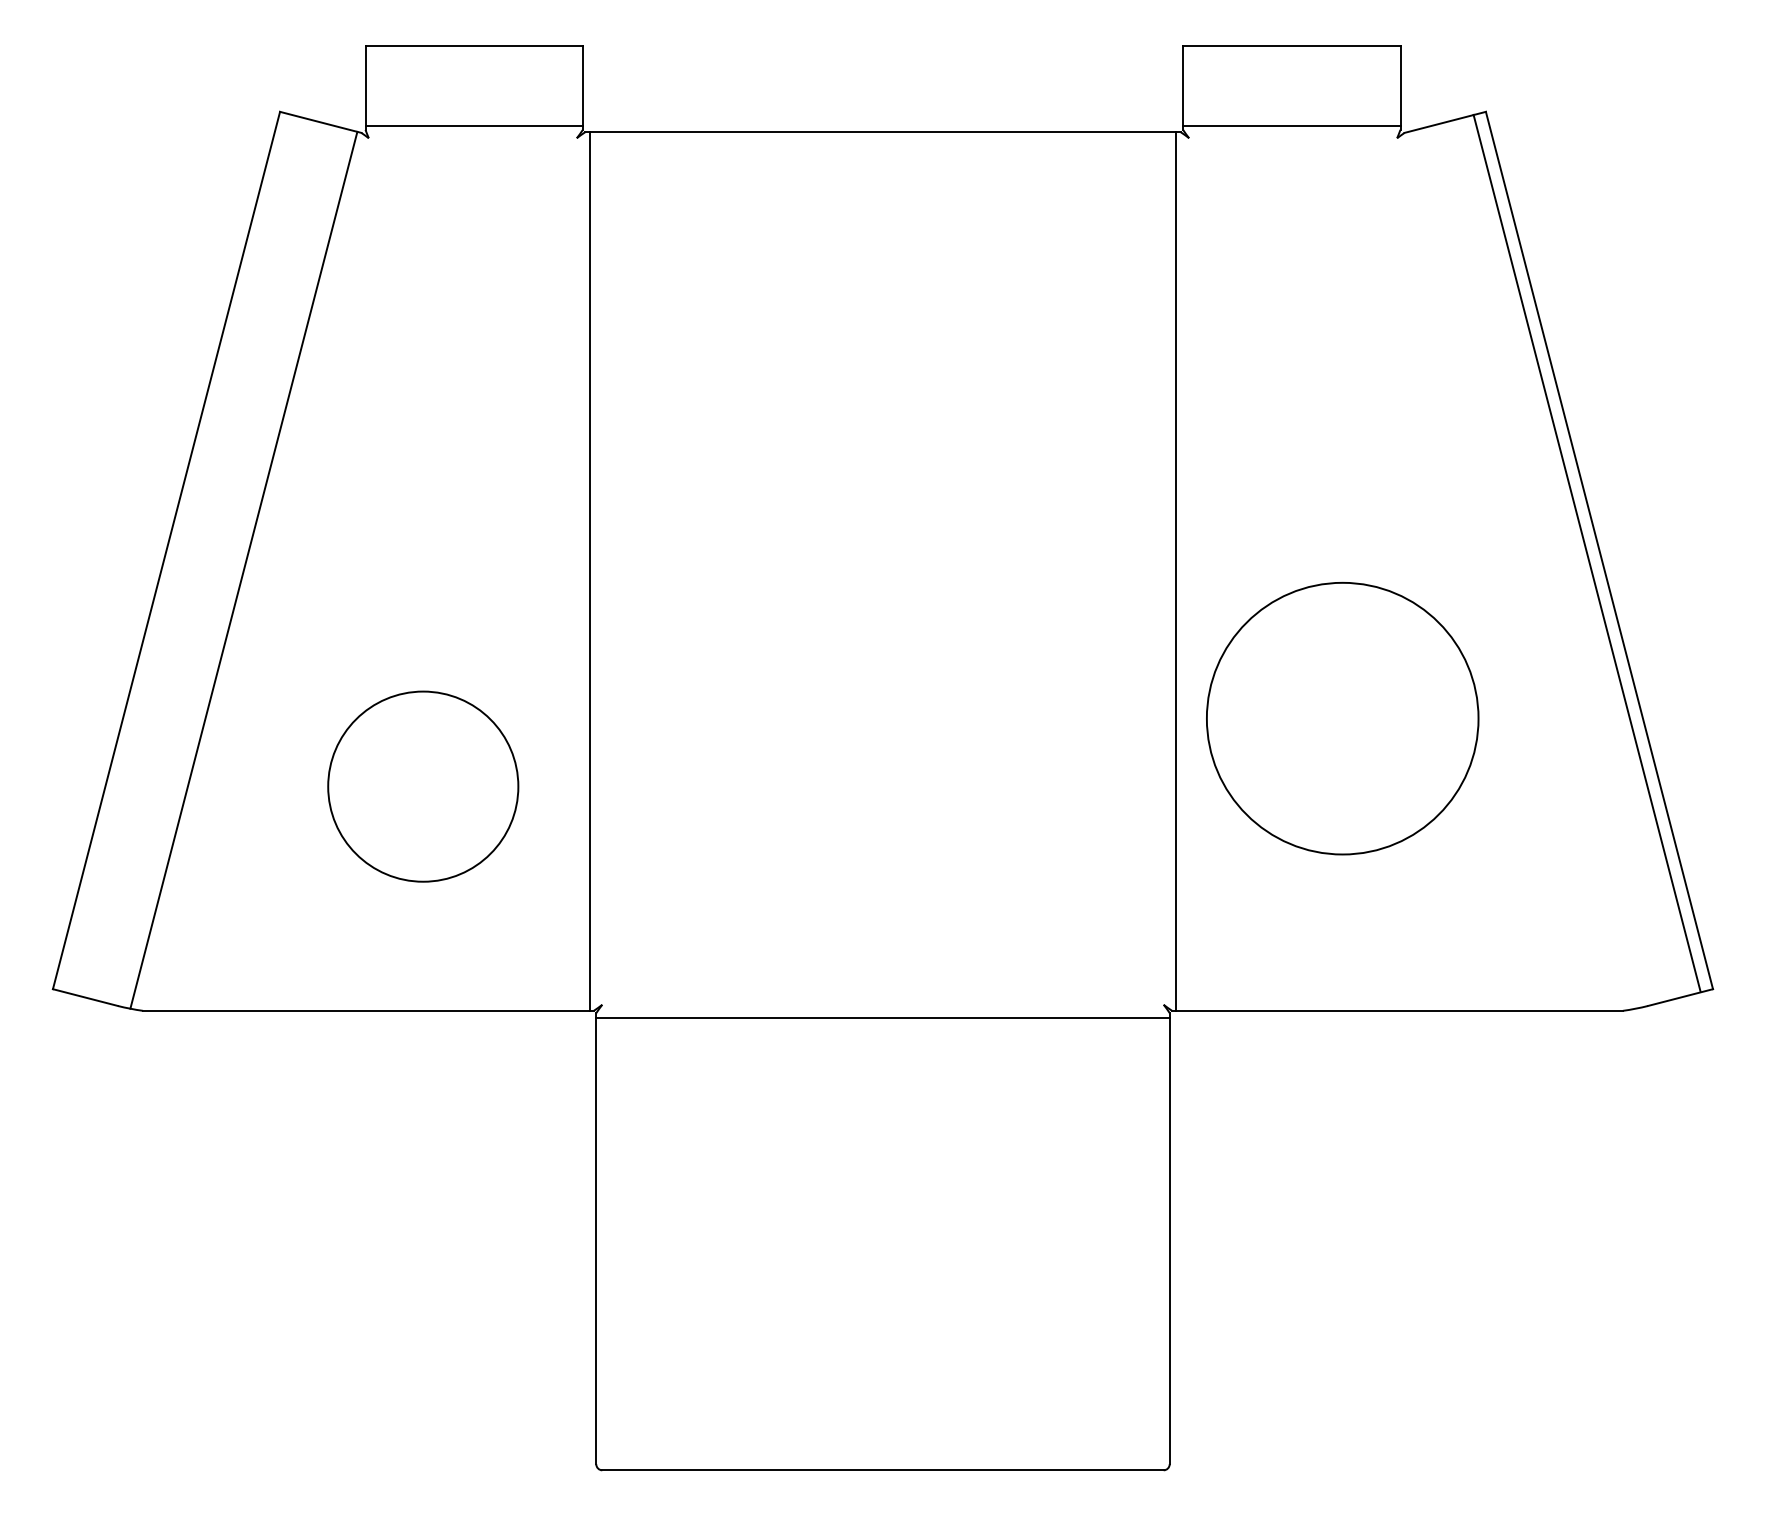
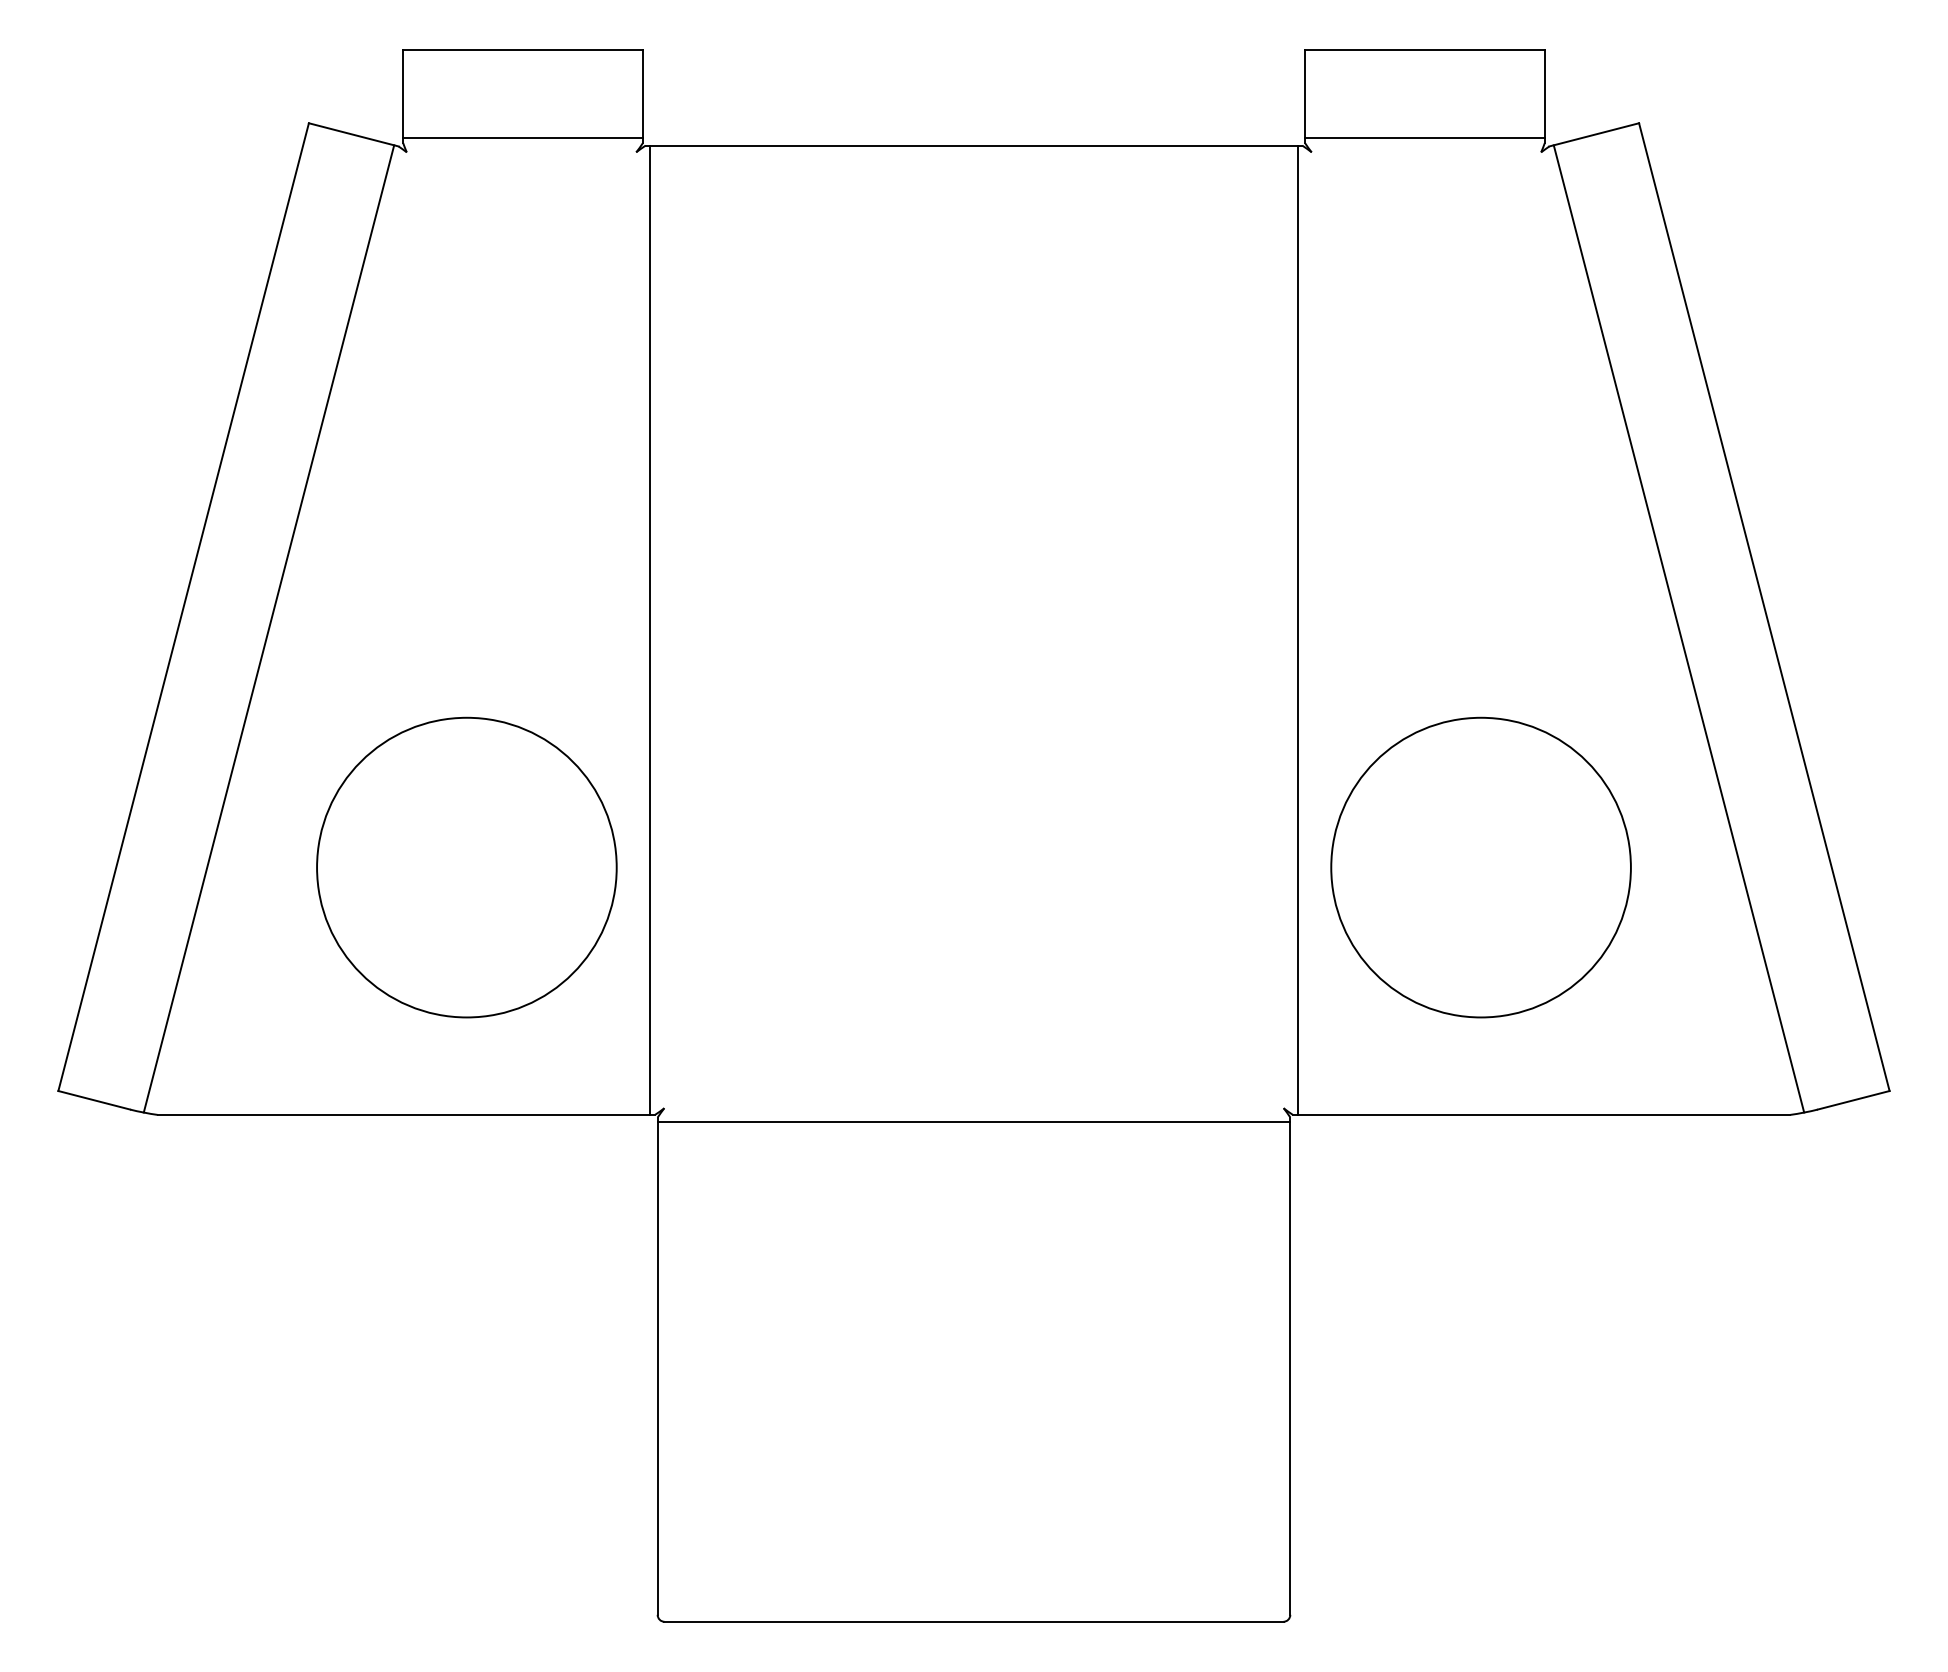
line: (1586, 552) -> (1678, 628), moved
circle: (1342, 718) -> (1480, 867), moved
circle: (423, 786) -> (467, 867), size x1.43

